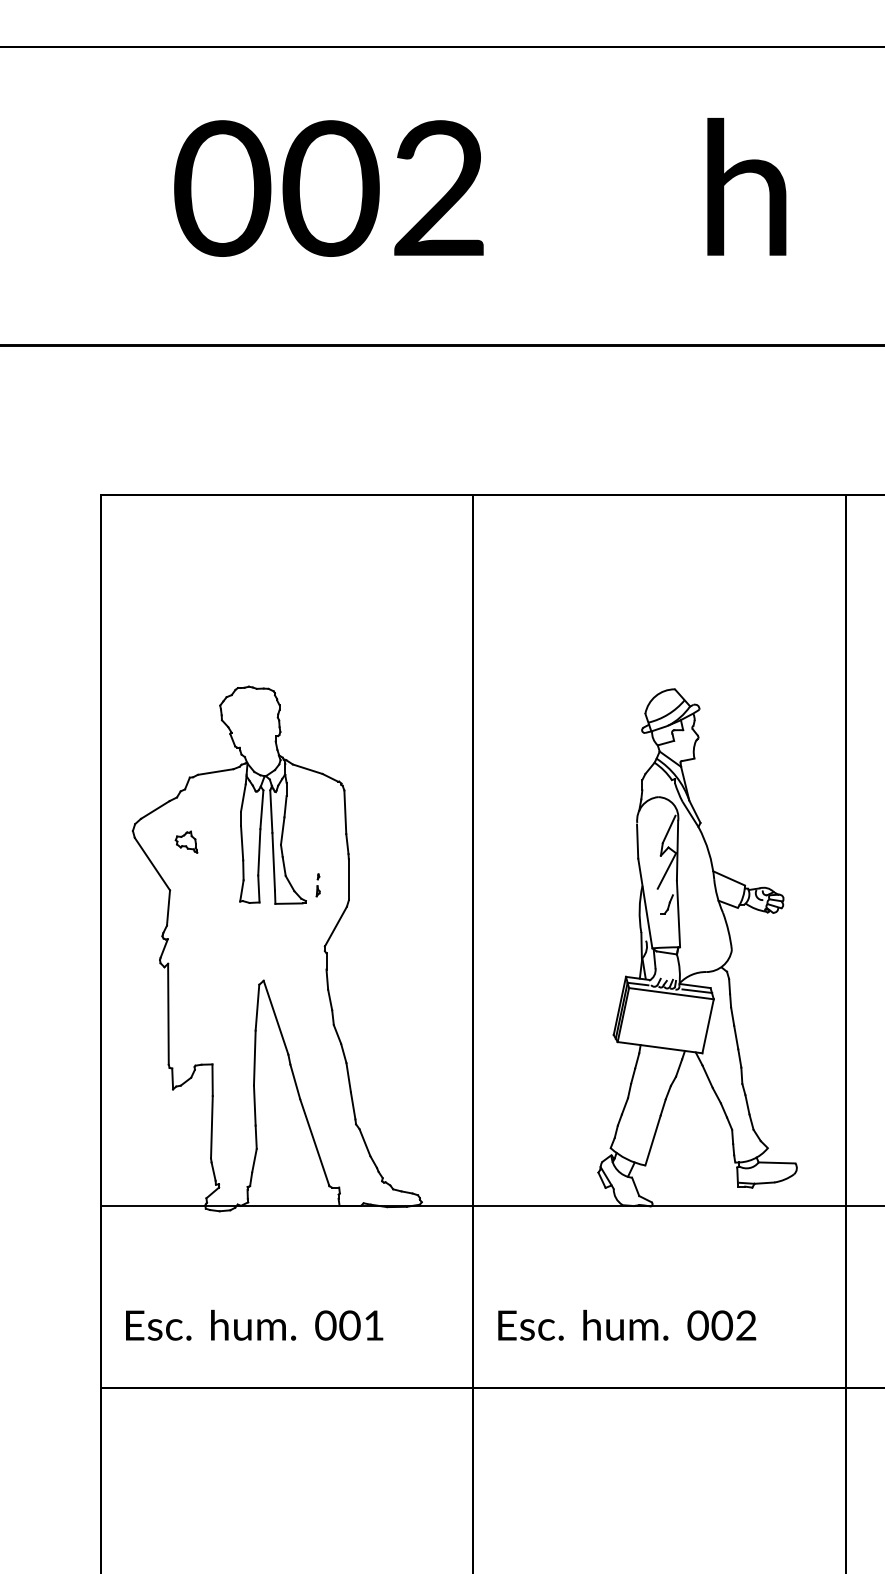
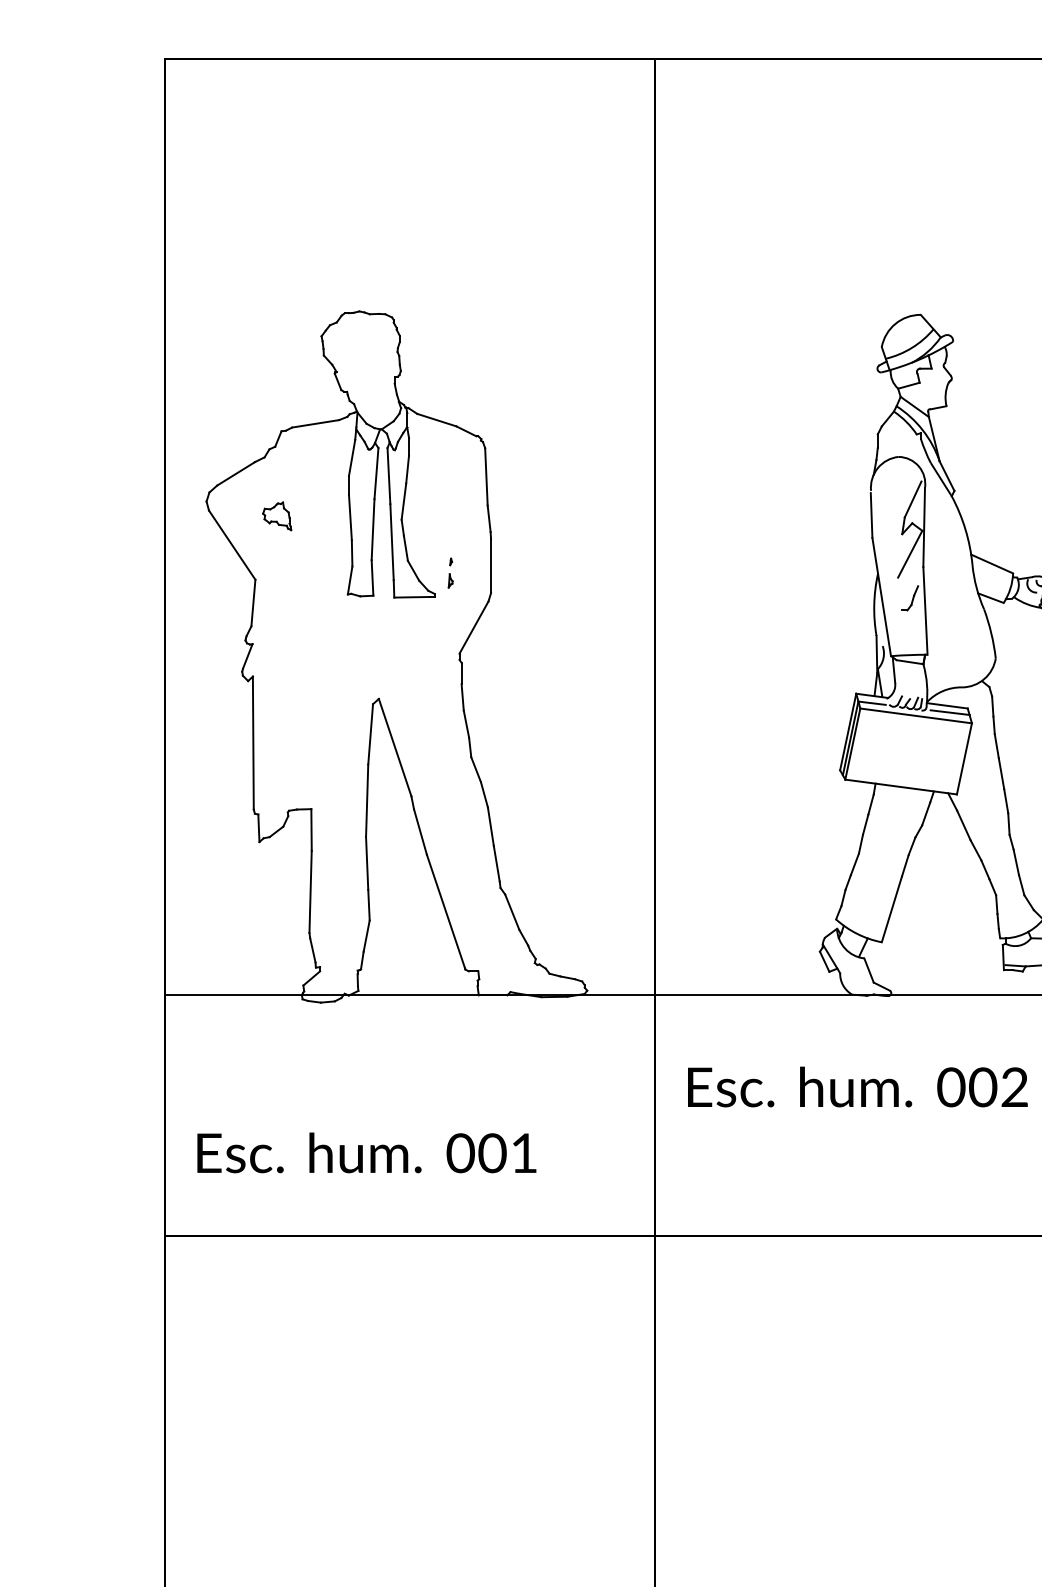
text: (627, 1324) -> (858, 1085), moved

